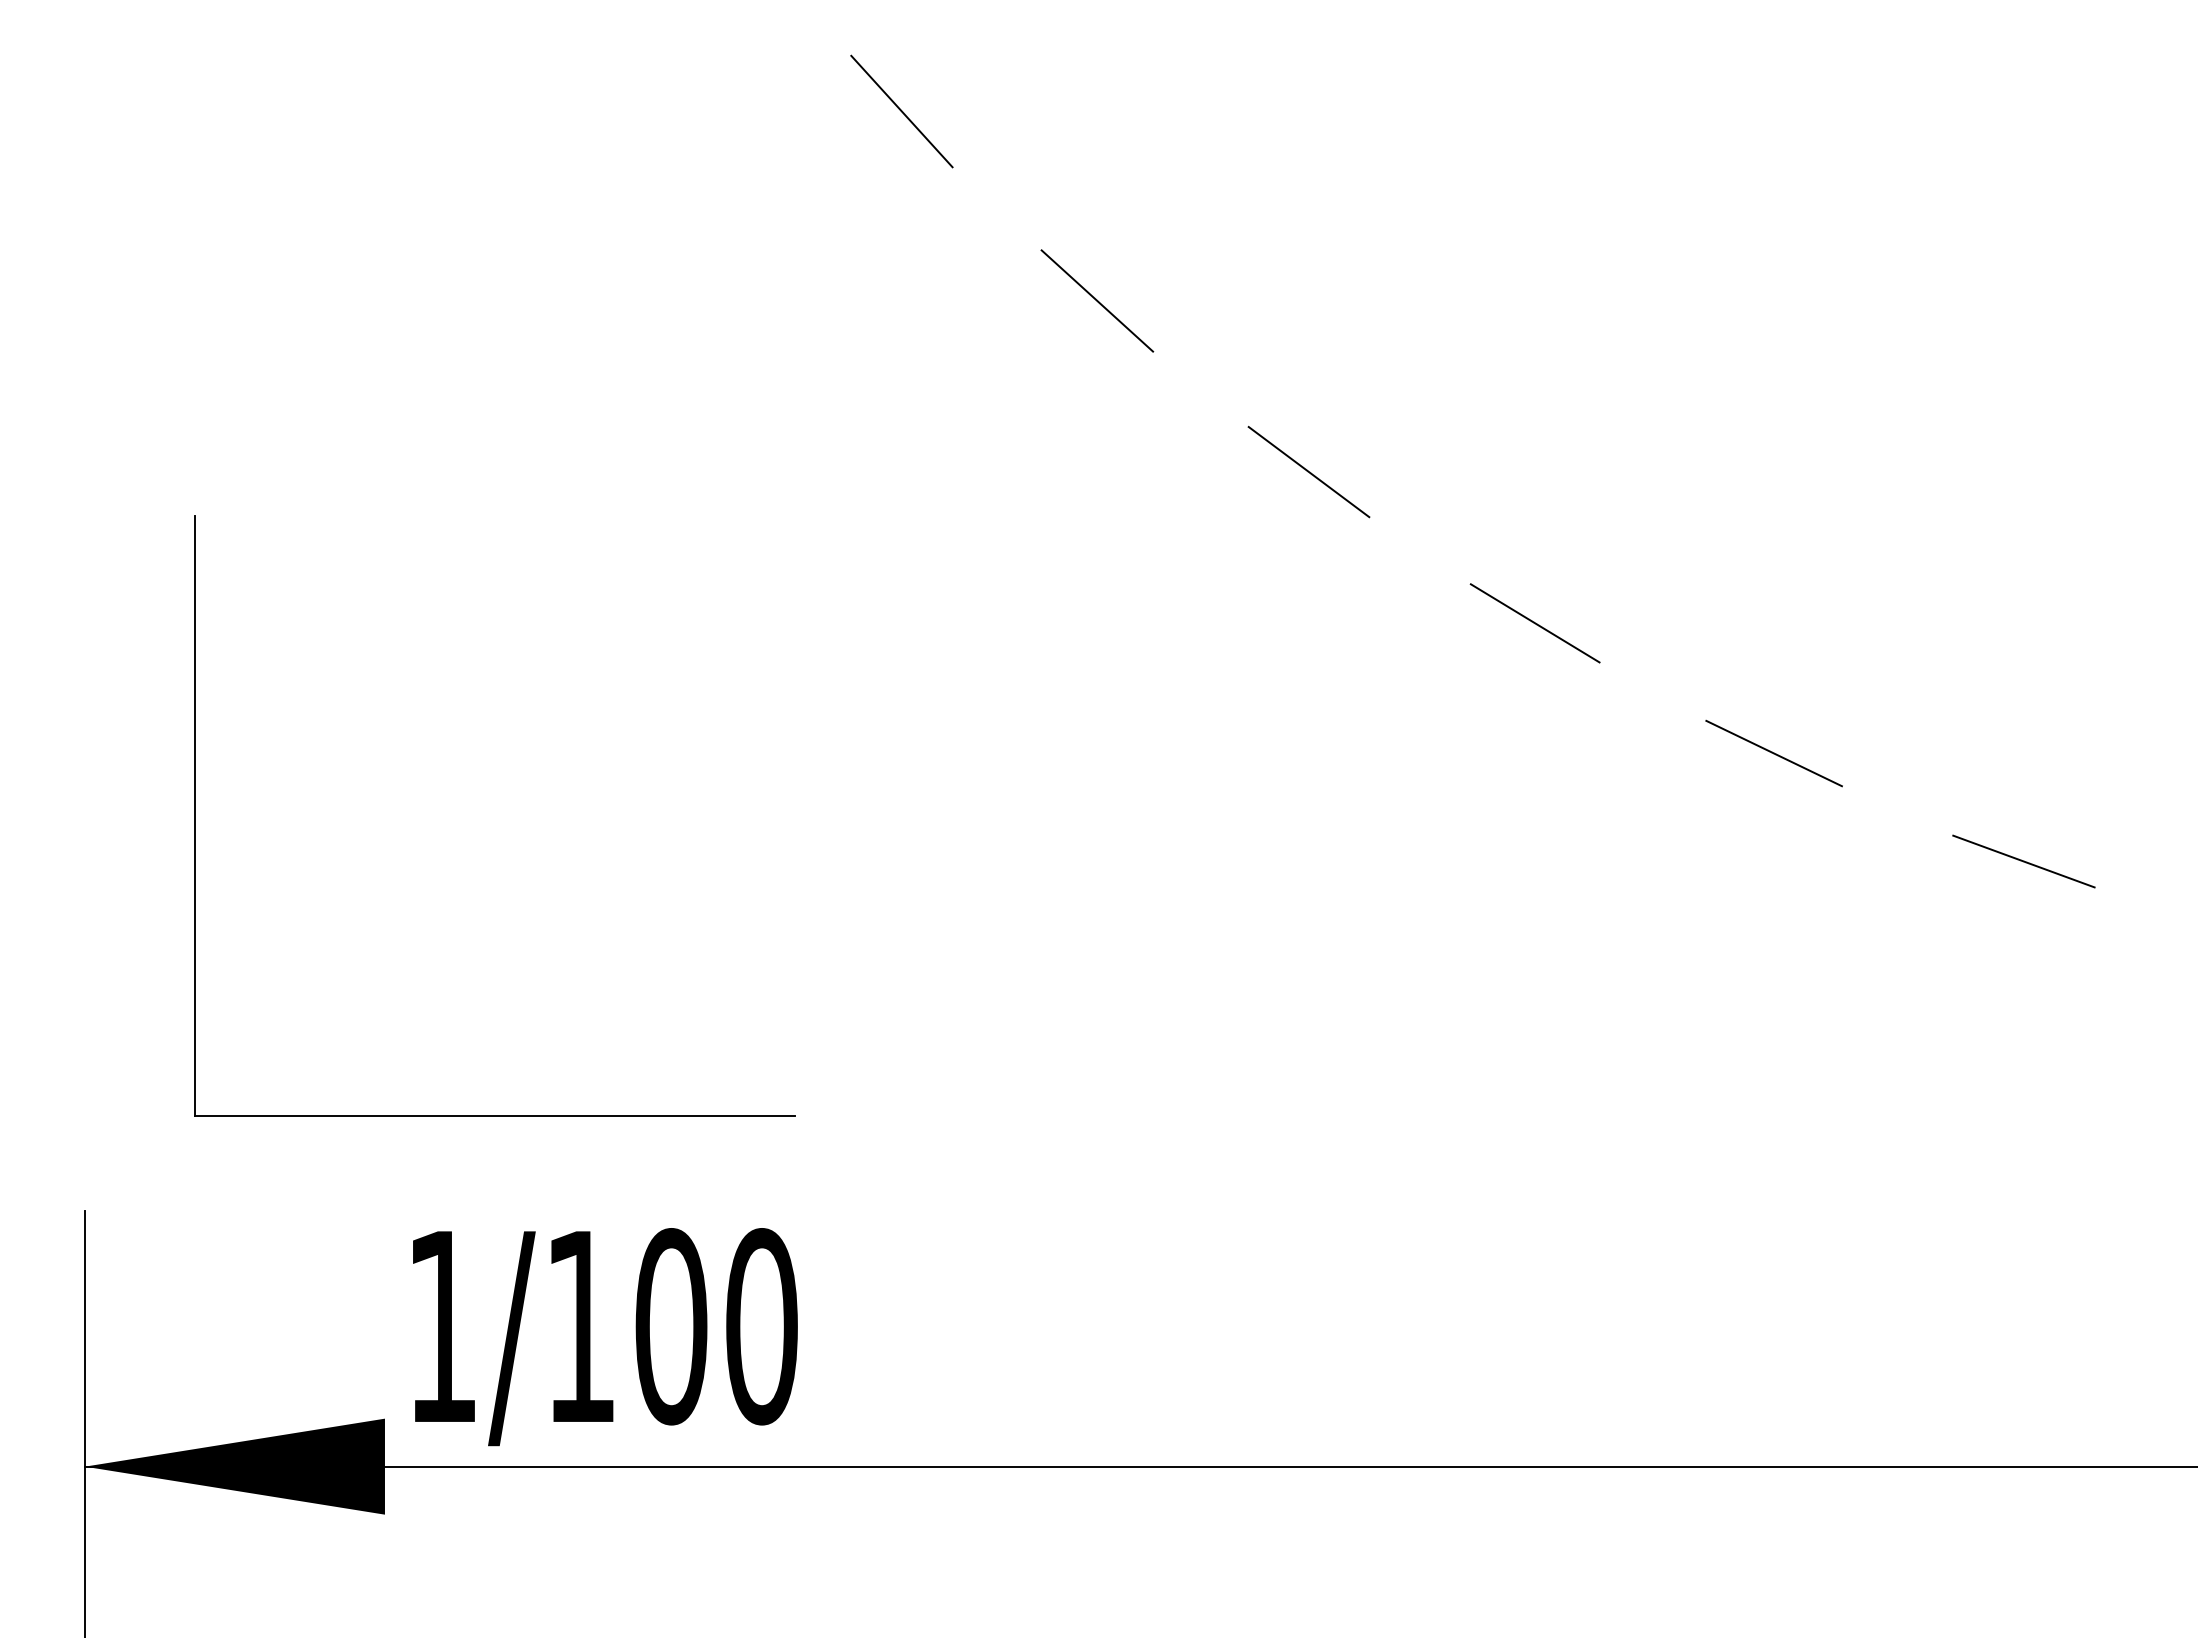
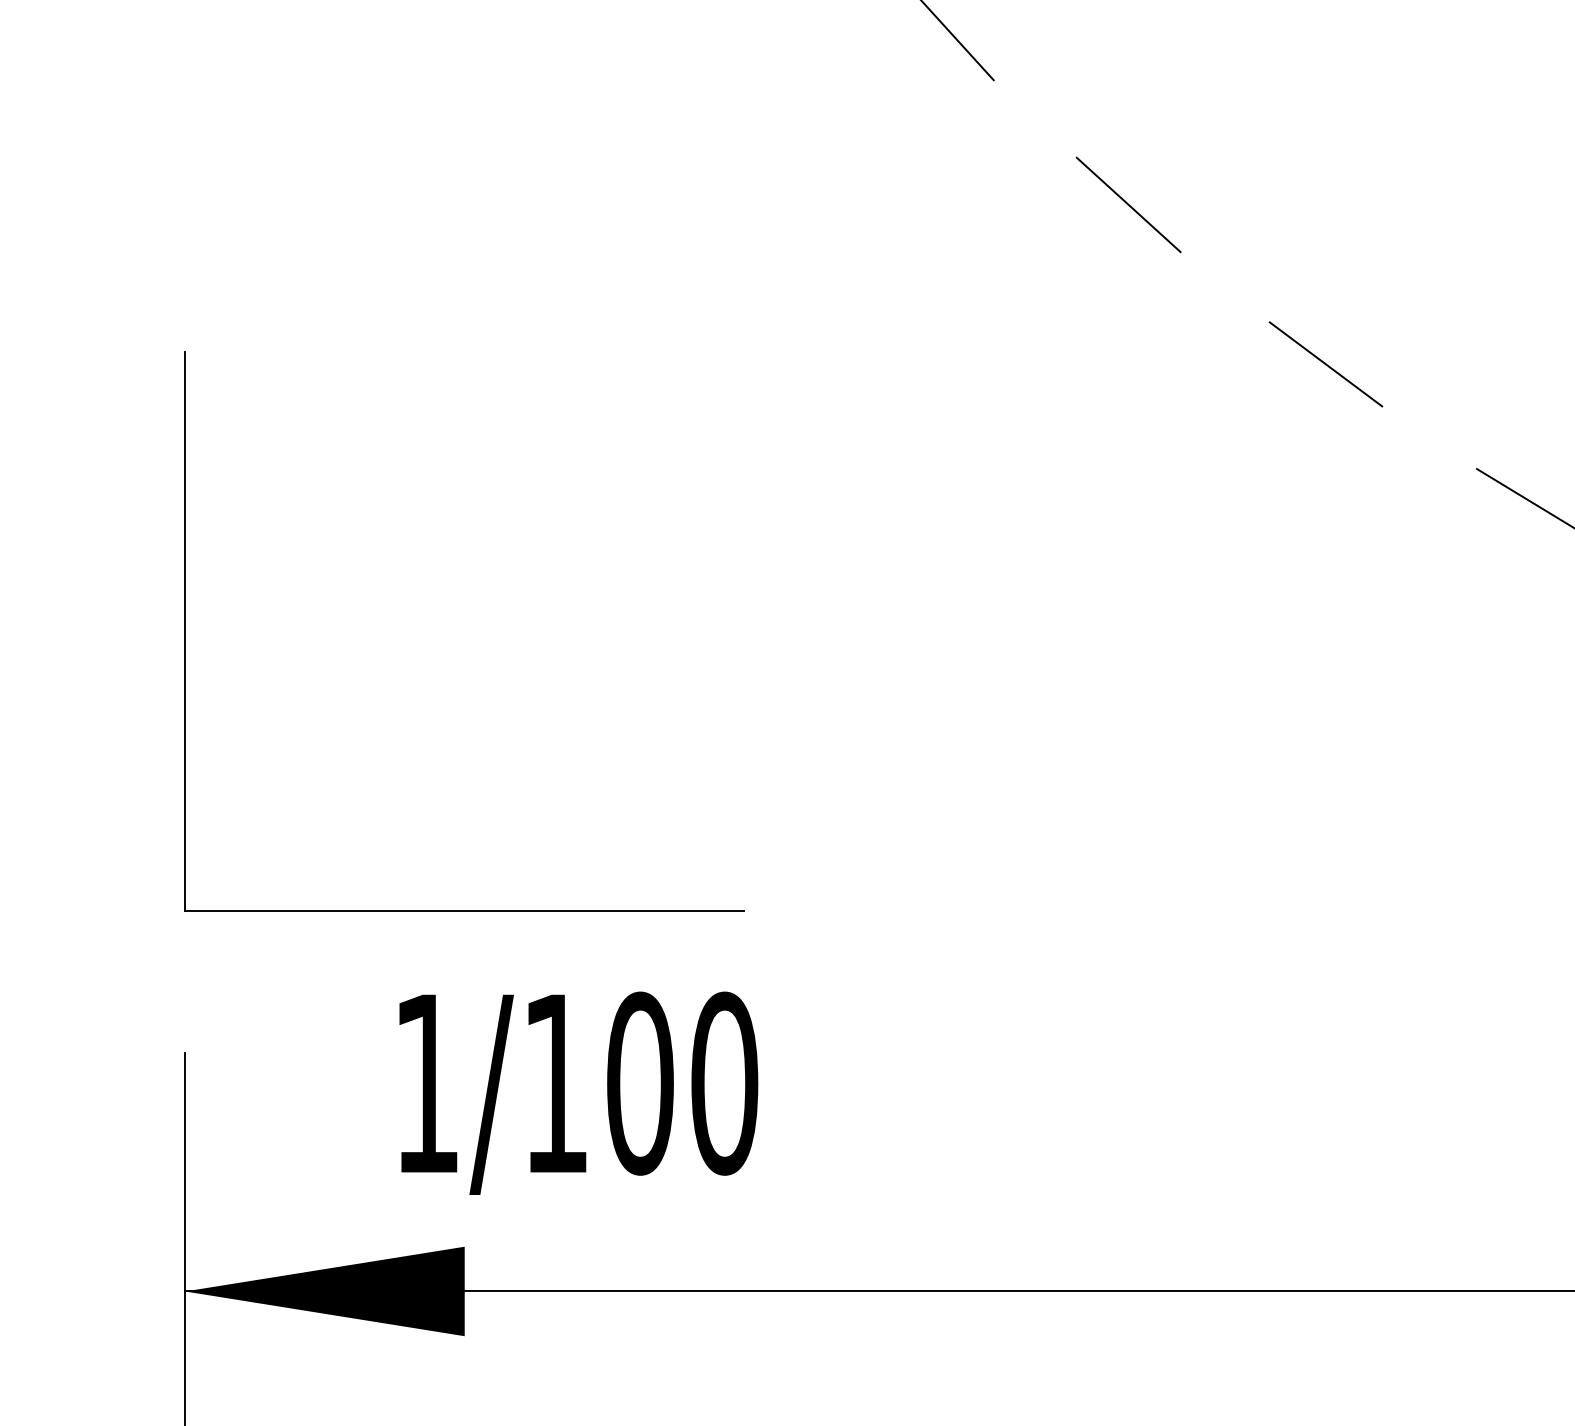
part: (195, 815) -> (185, 630), moved
text: (605, 1337) -> (578, 1093), moved

